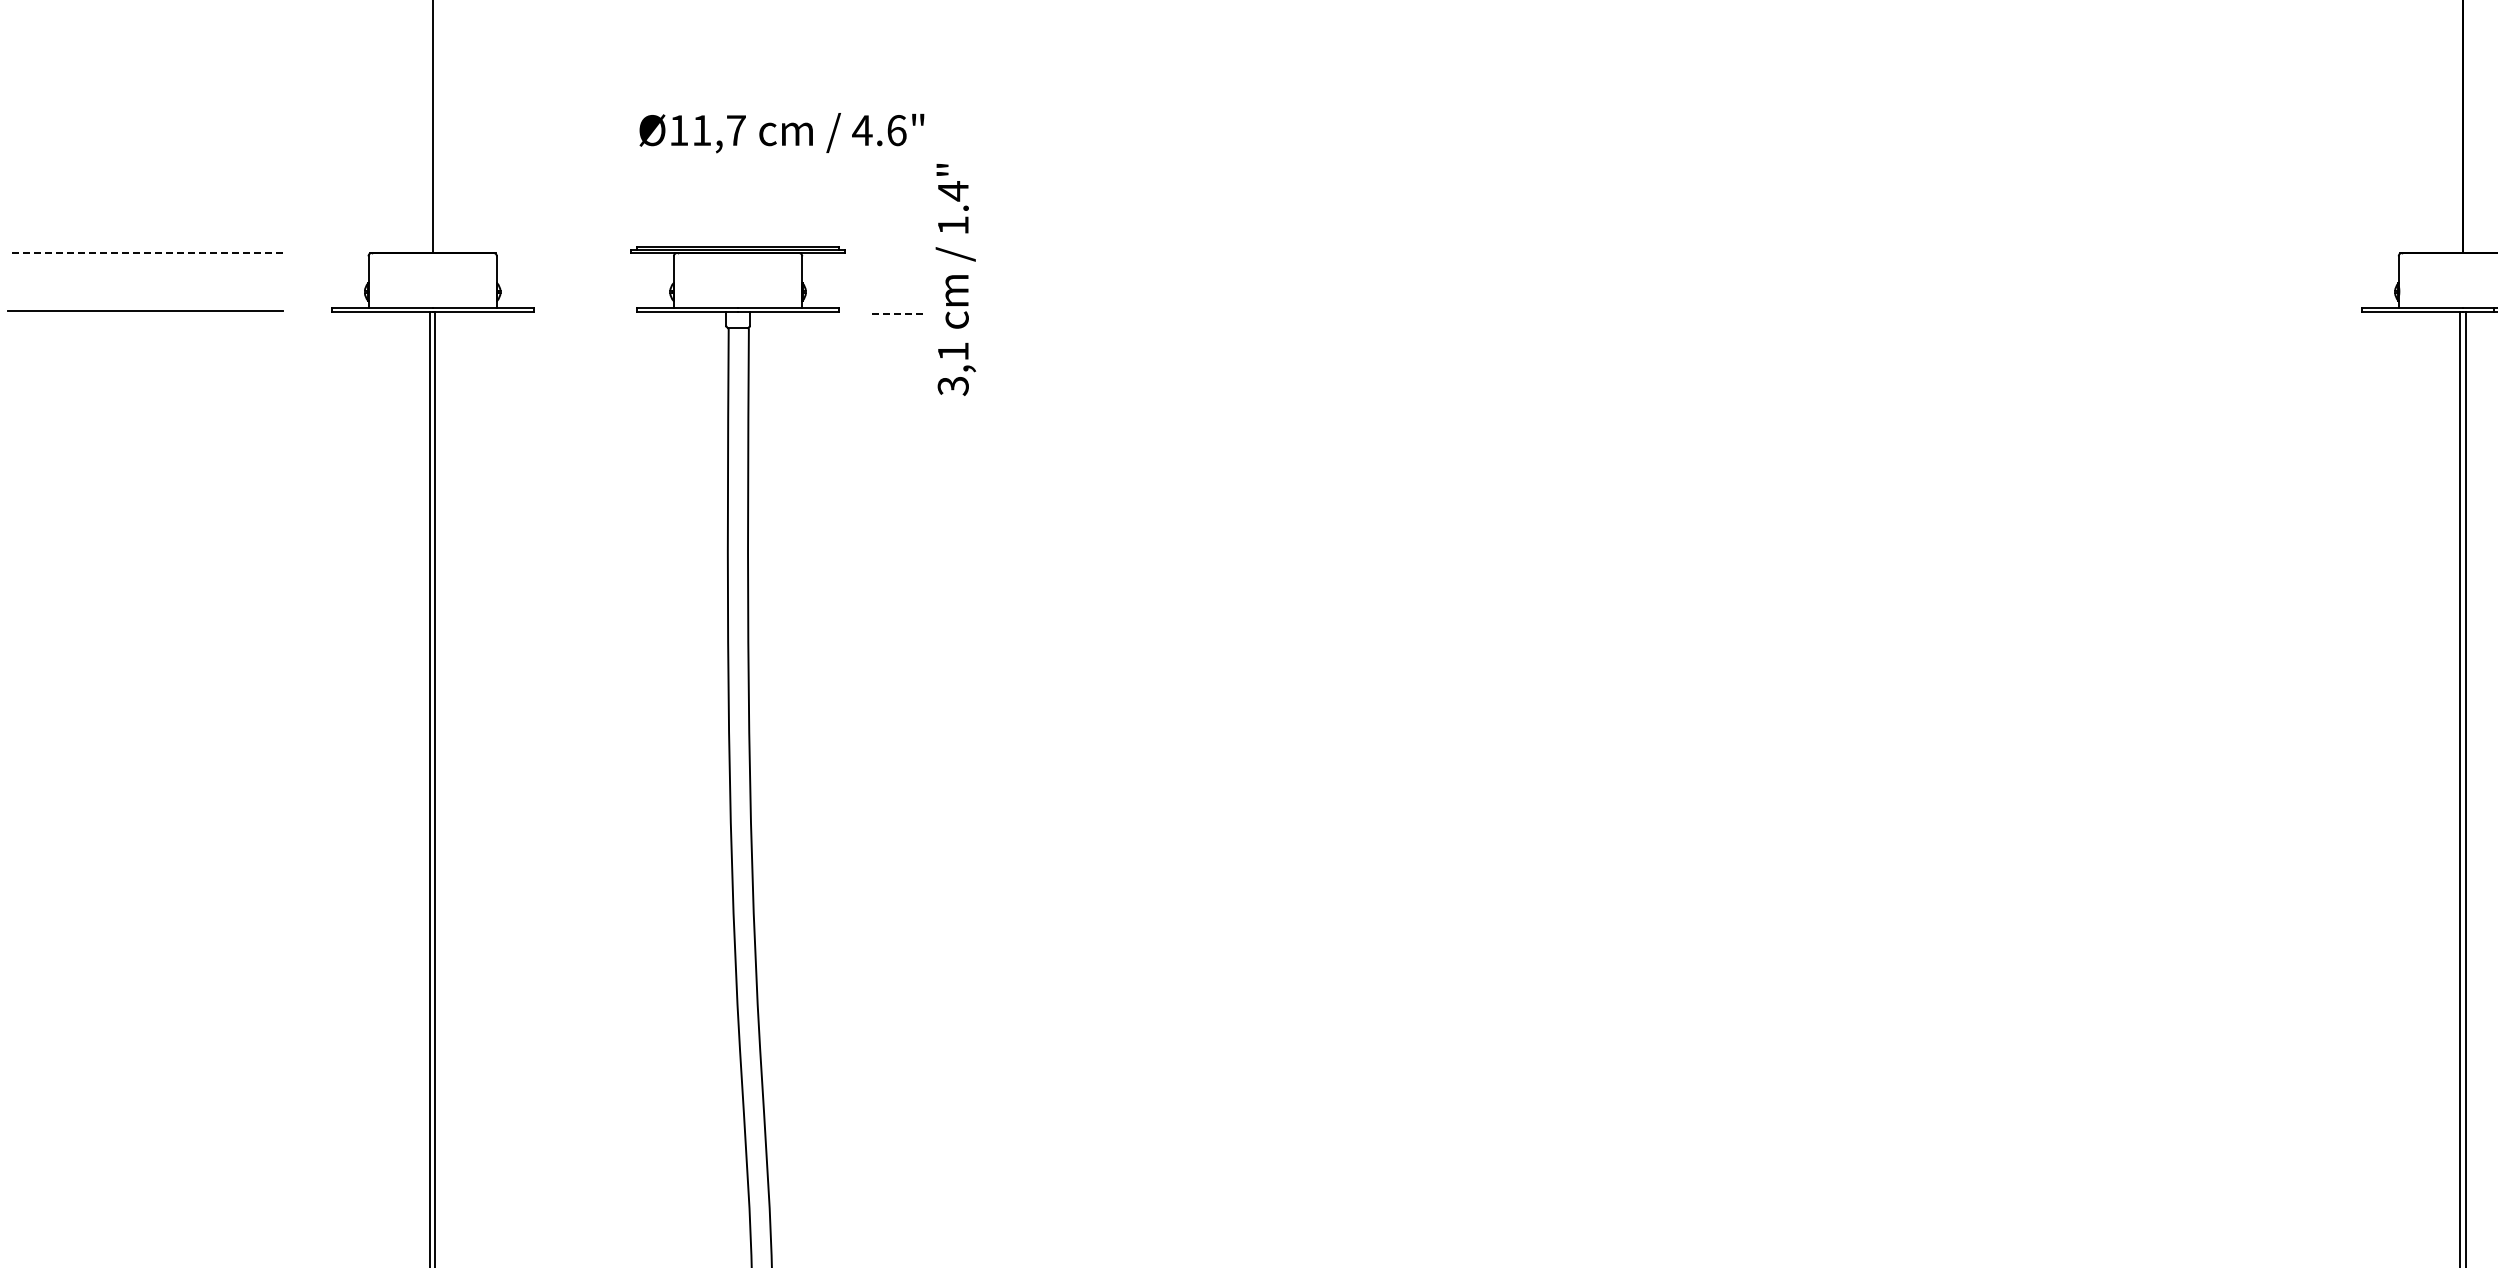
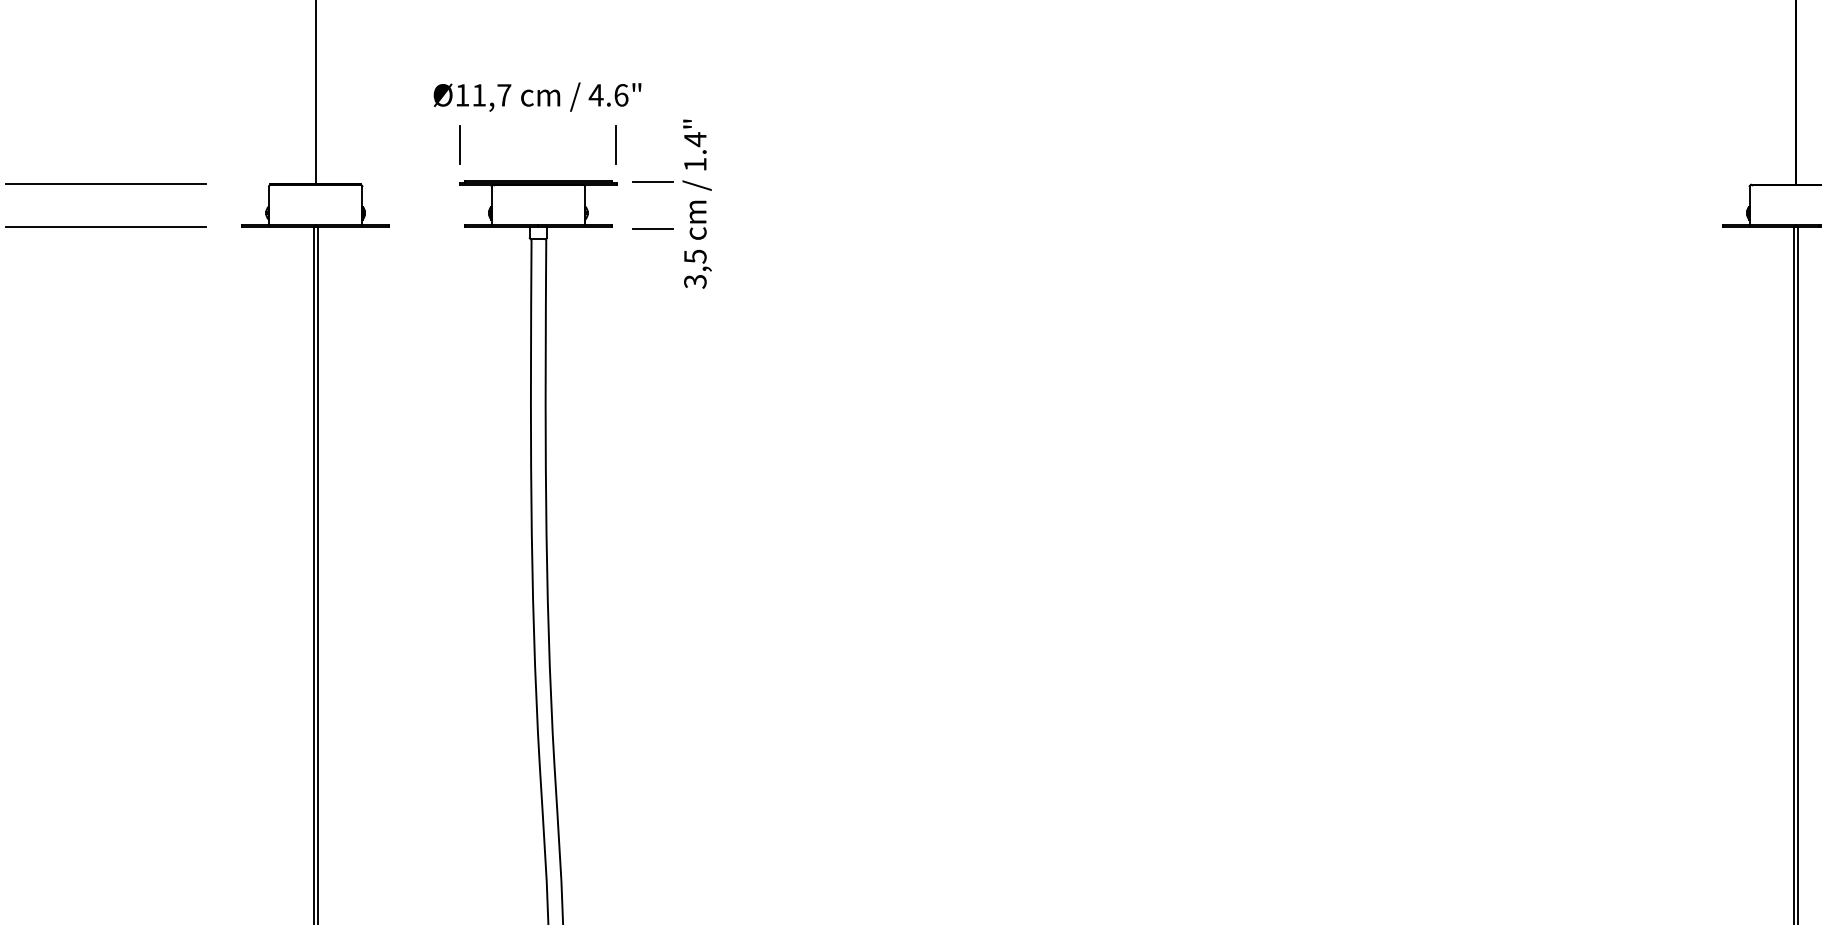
text: (781, 133) -> (537, 97), moved
line: (629, 198) -> (459, 144), added
line: (844, 198) -> (615, 144), added
line: (895, 249) -> (653, 182), added
line: (145, 252) -> (106, 184), dashed -> solid
line: (894, 313) -> (652, 228), dashed -> solid
text: (953, 351) -> (695, 256), 3,1 -> 3,5

